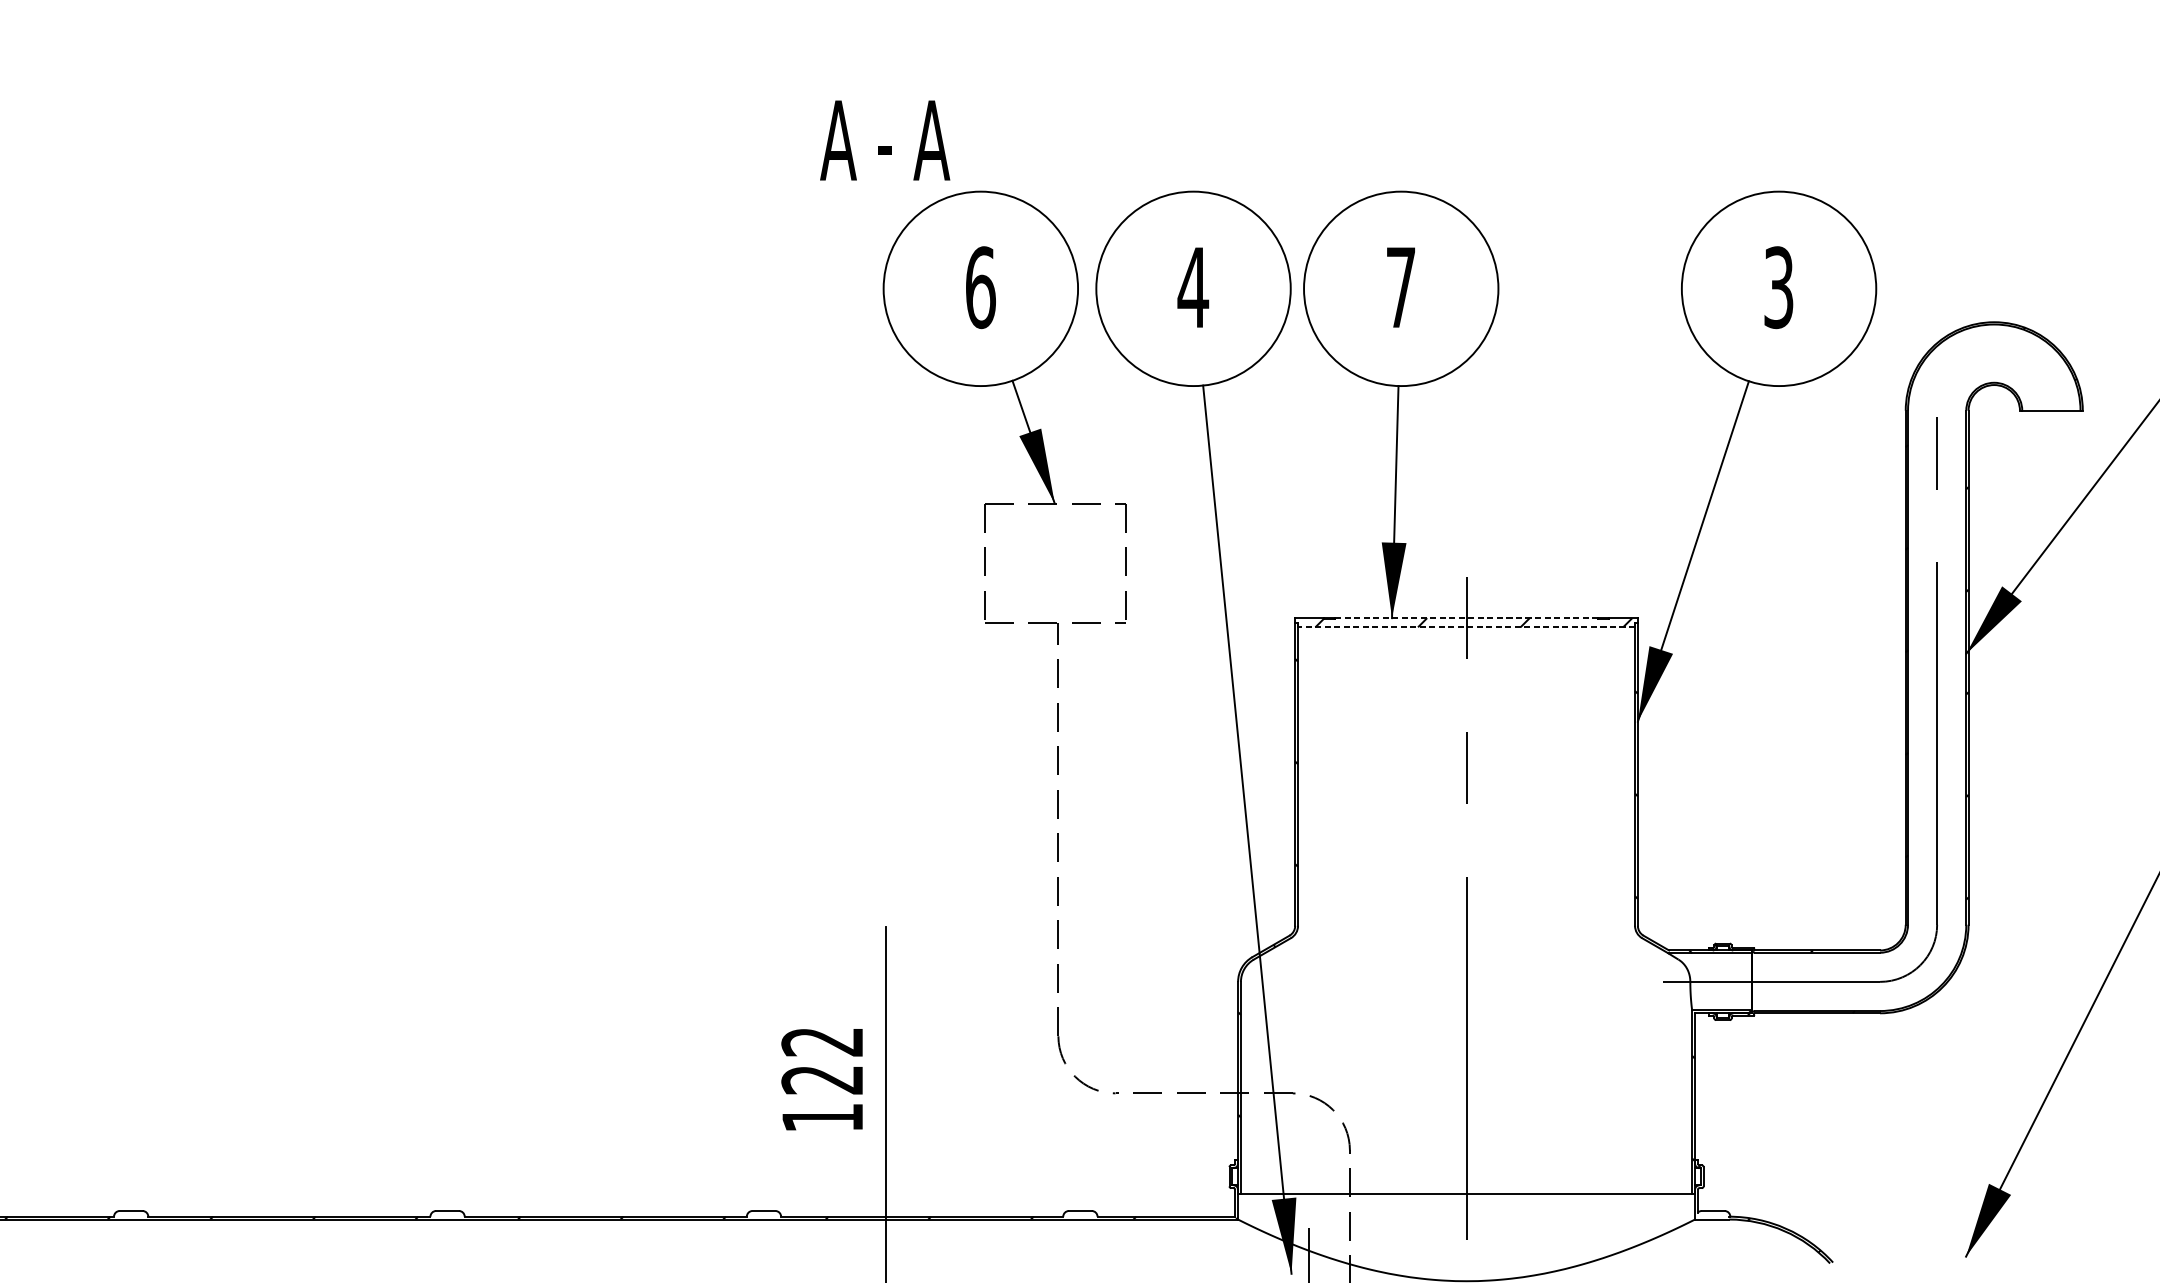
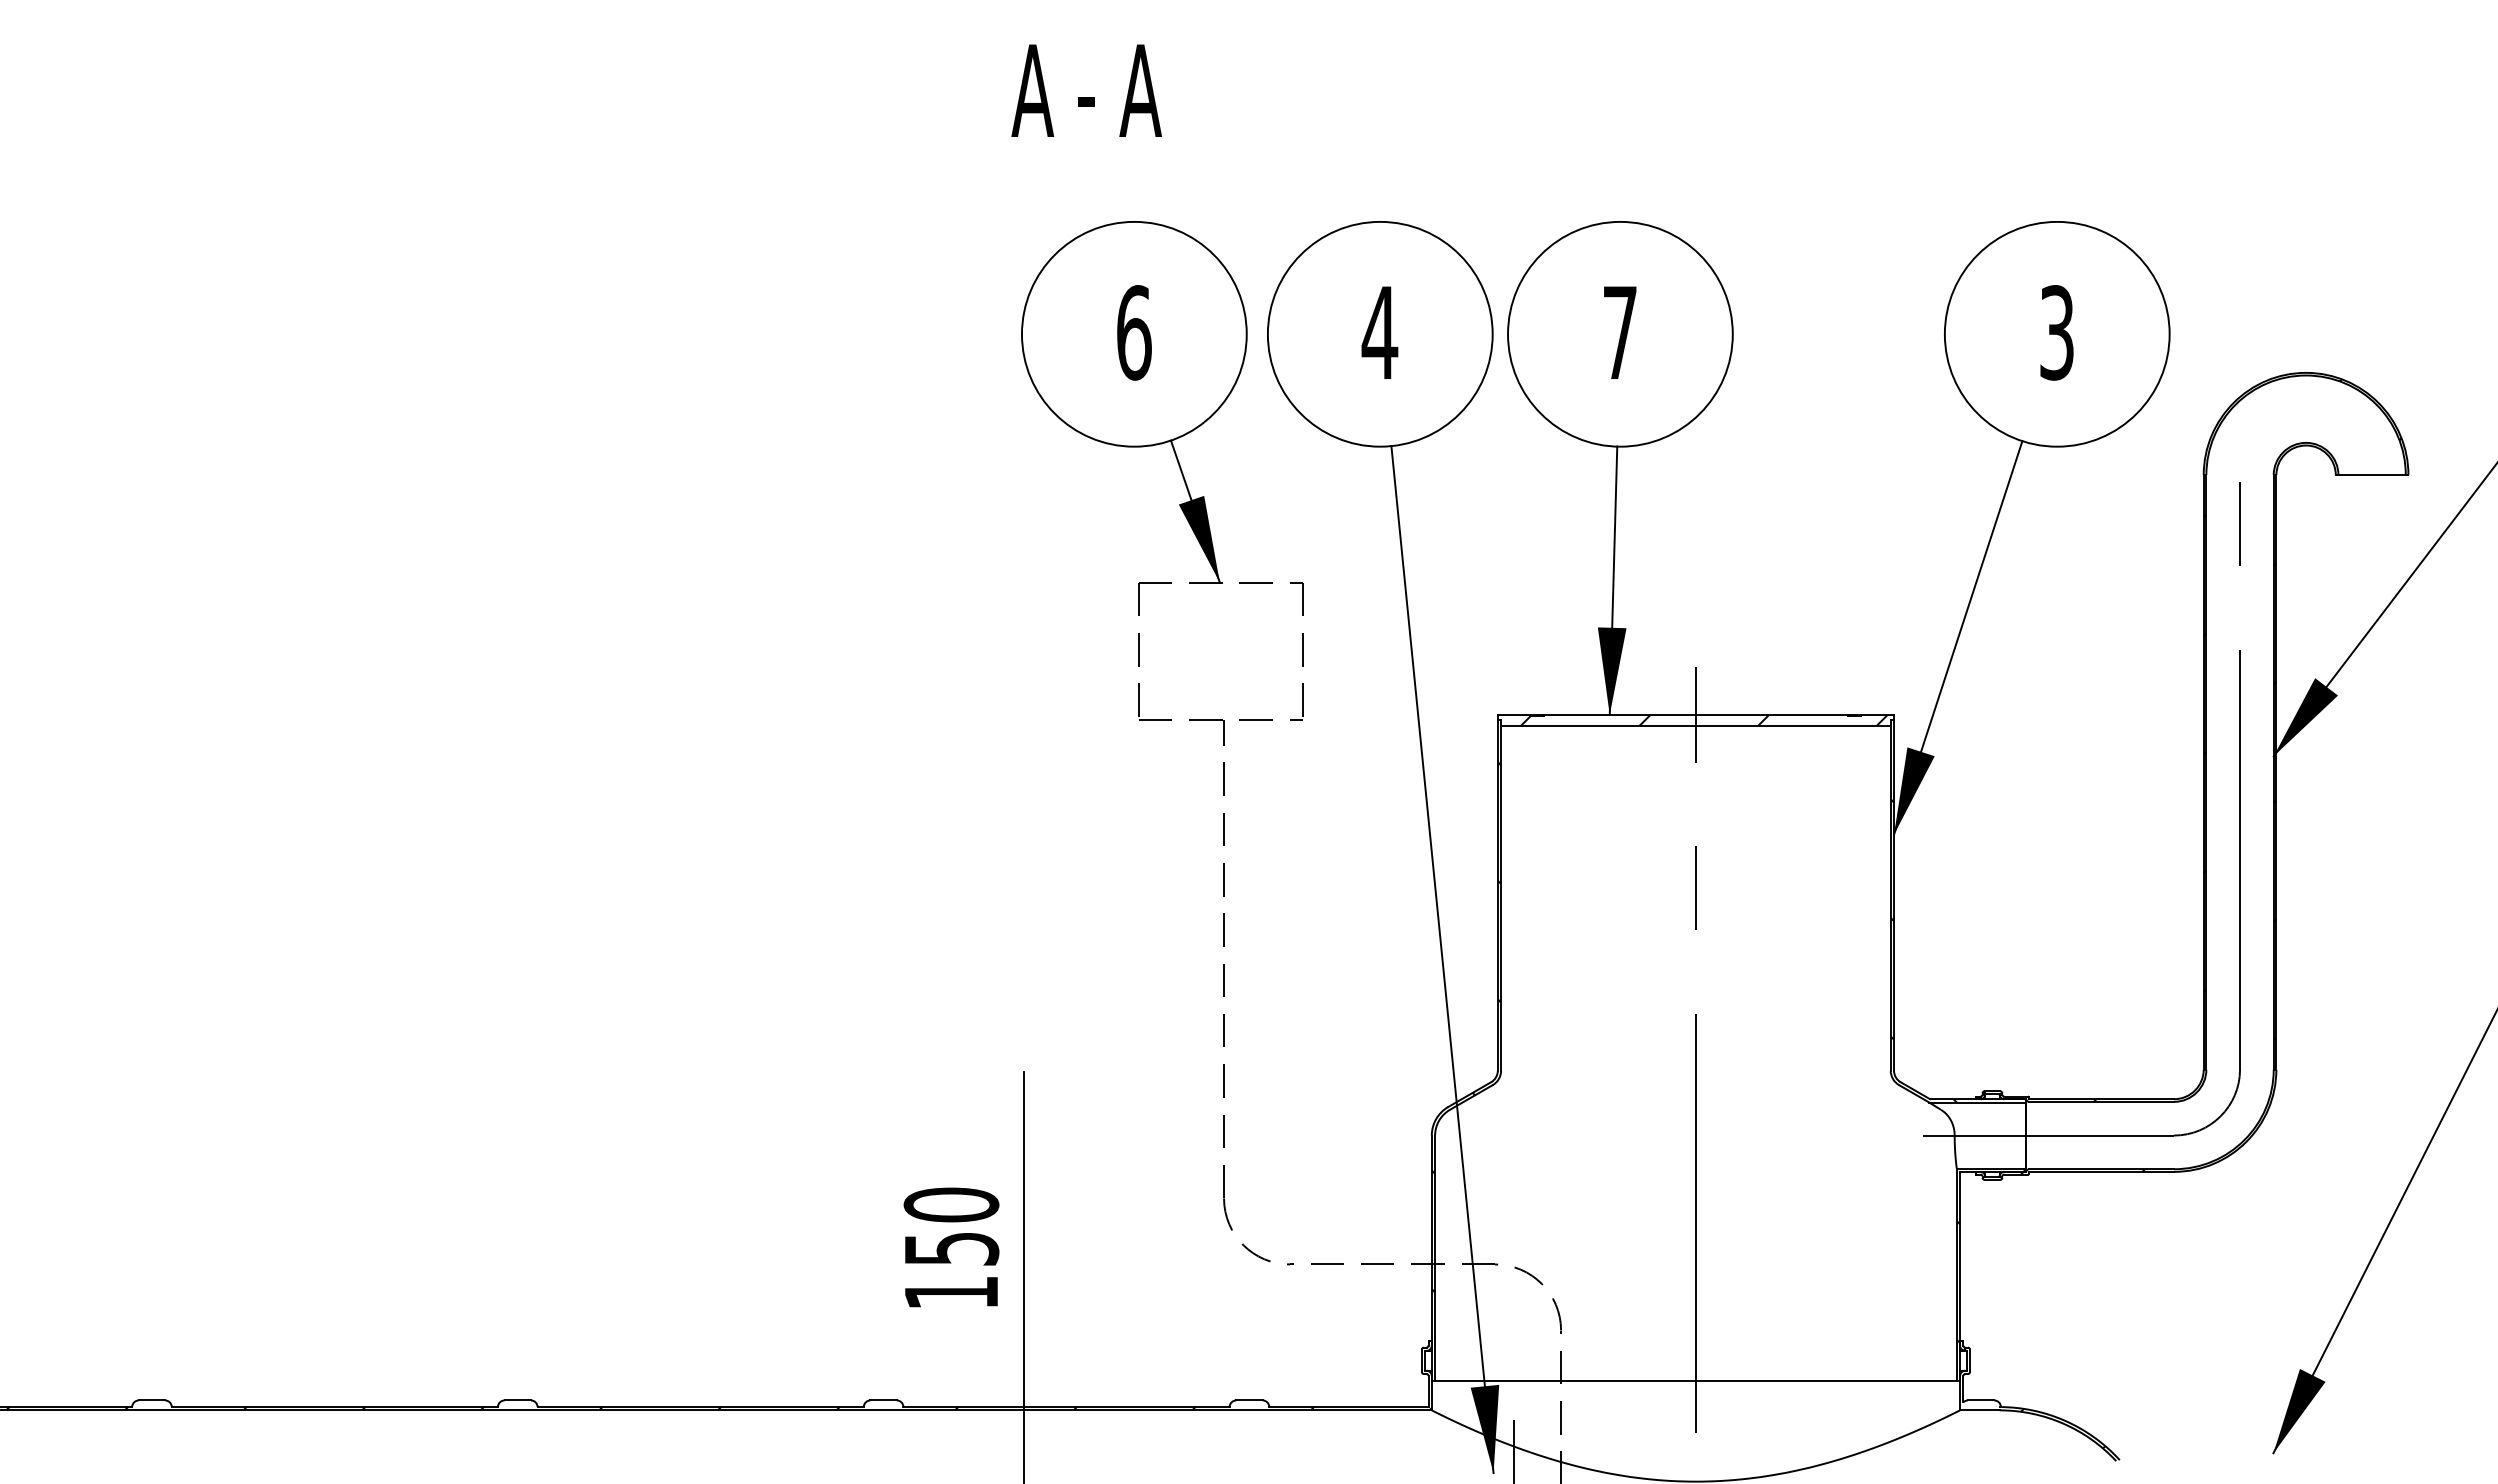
text: (884, 140) -> (1086, 90), moved
line: (1466, 618) -> (1695, 715), dashed -> solid
line: (1466, 627) -> (1695, 725), dashed -> solid
text: (822, 1060) -> (951, 1226), 122 -> 150

